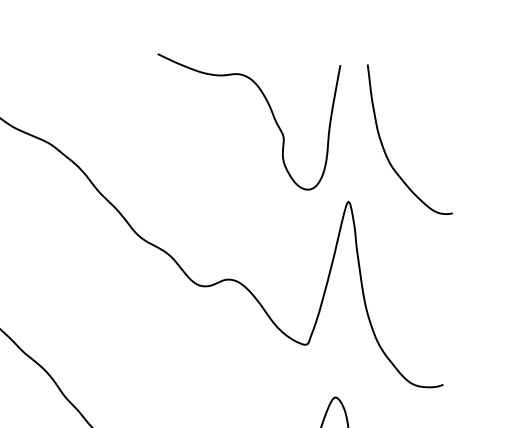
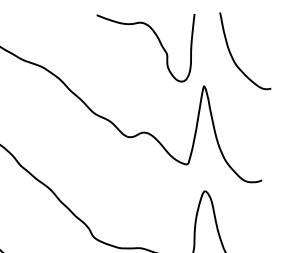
curve: (386, 150) -> (233, 57), moved

